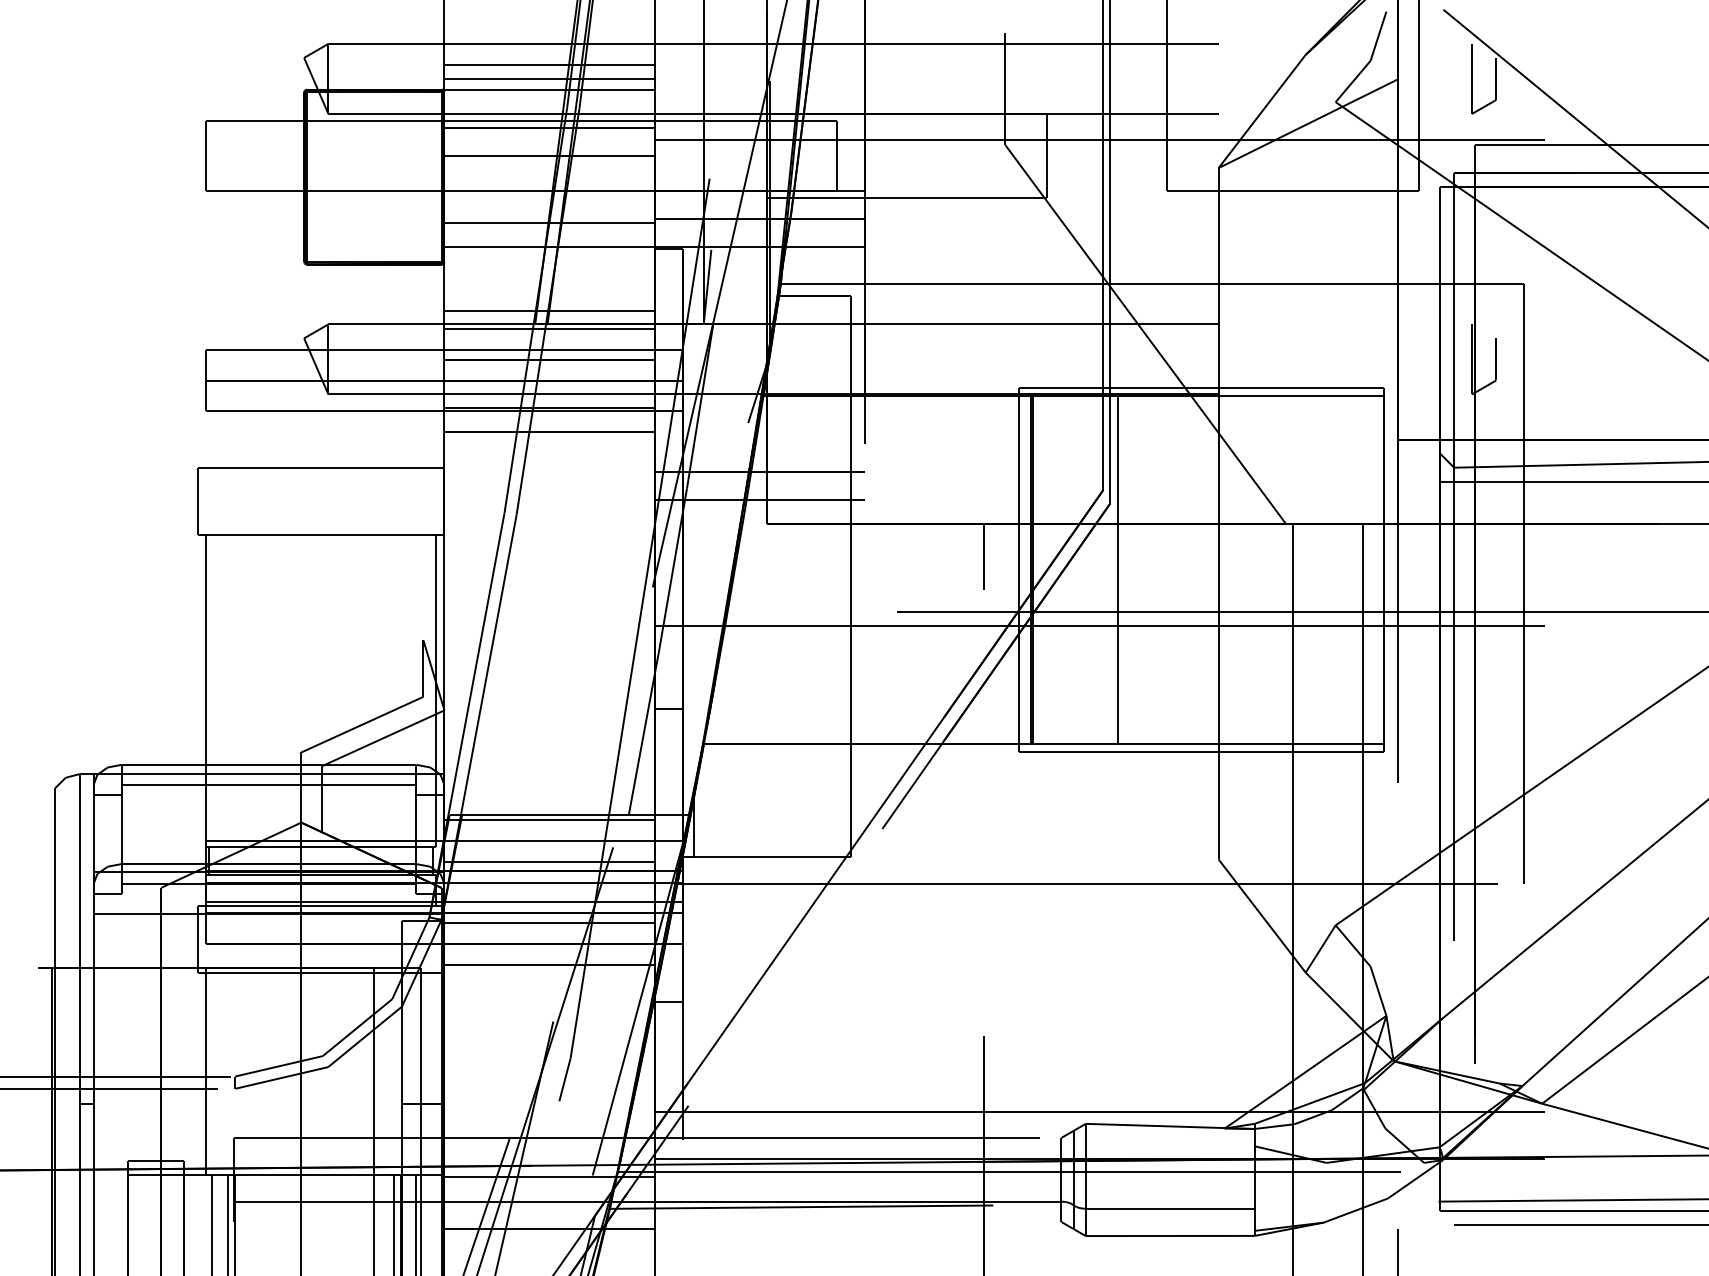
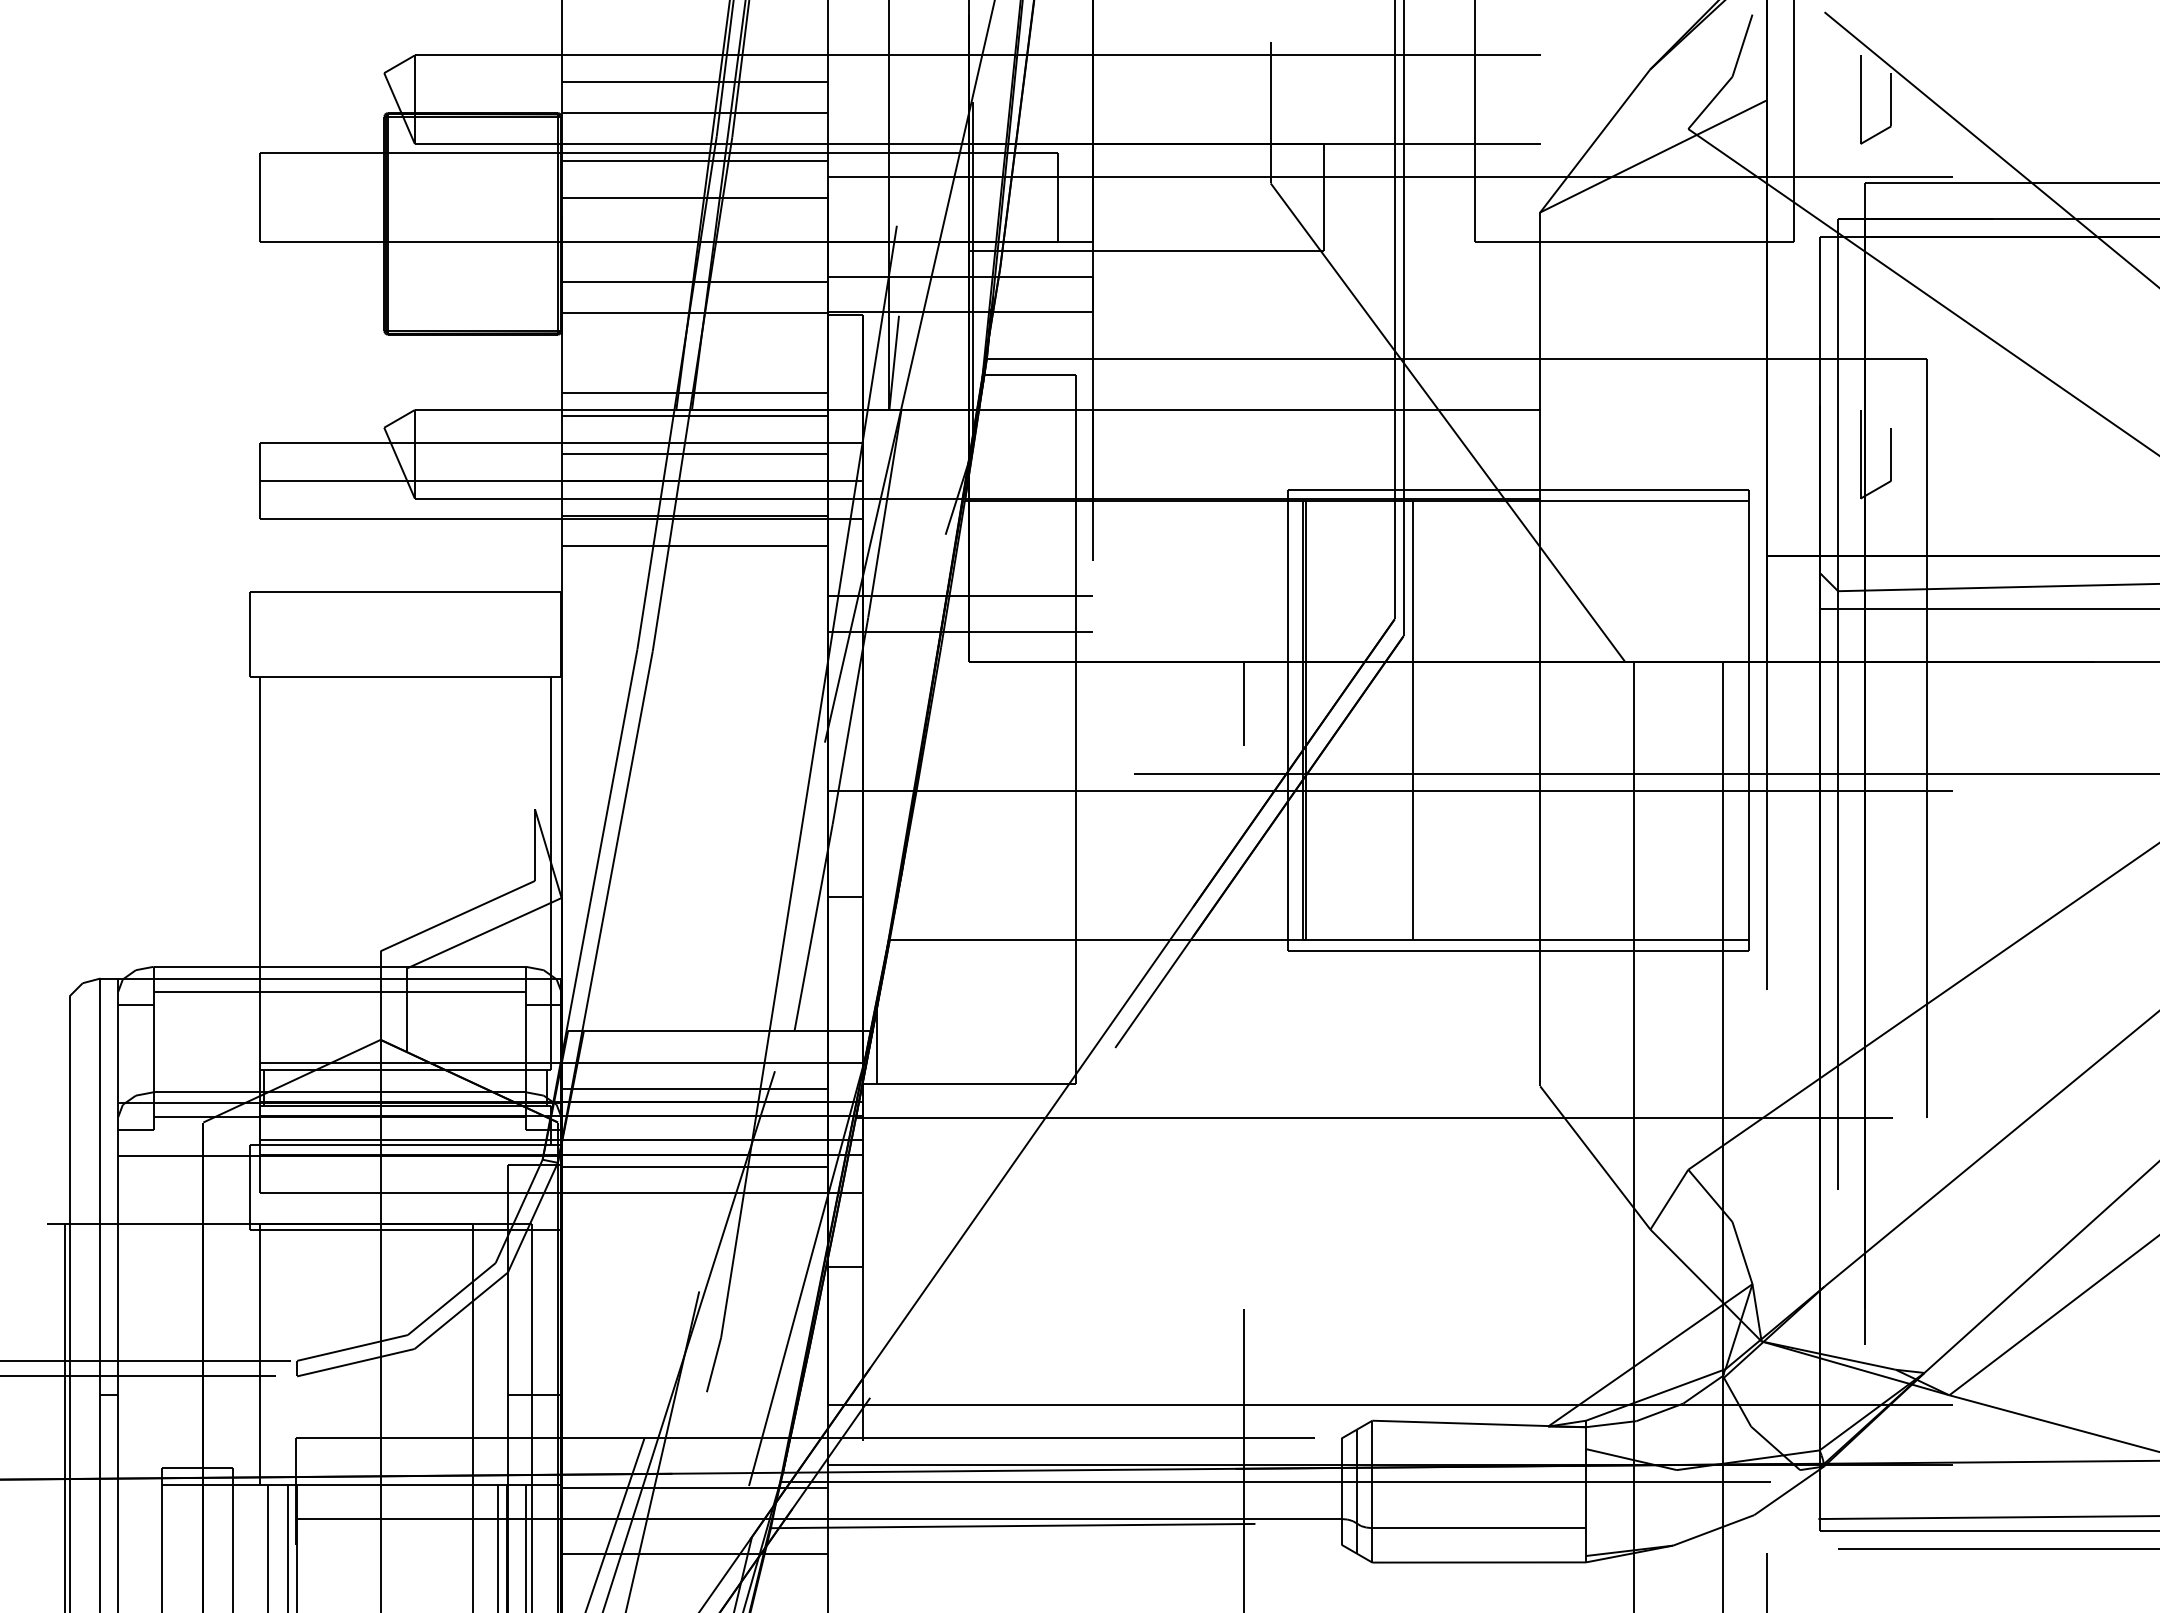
line: (549, 78) -> (694, 99), removed
line: (549, 819) -> (694, 1036), removed
line: (549, 965) -> (694, 1220), removed

